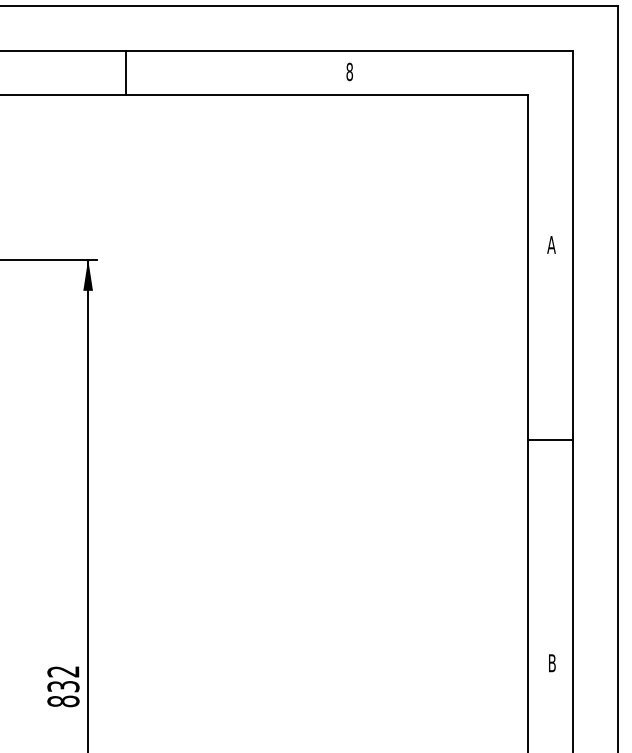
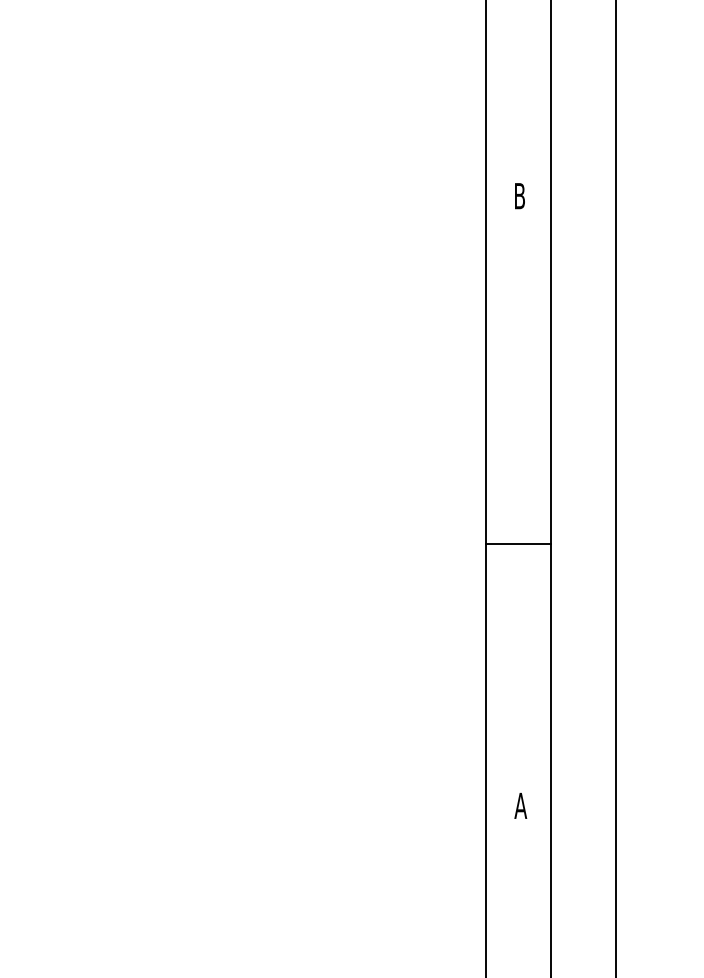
text: (551, 244) -> (519, 195), A -> B
line: (550, 439) -> (518, 543), moved
text: (551, 663) -> (519, 806), B -> A

